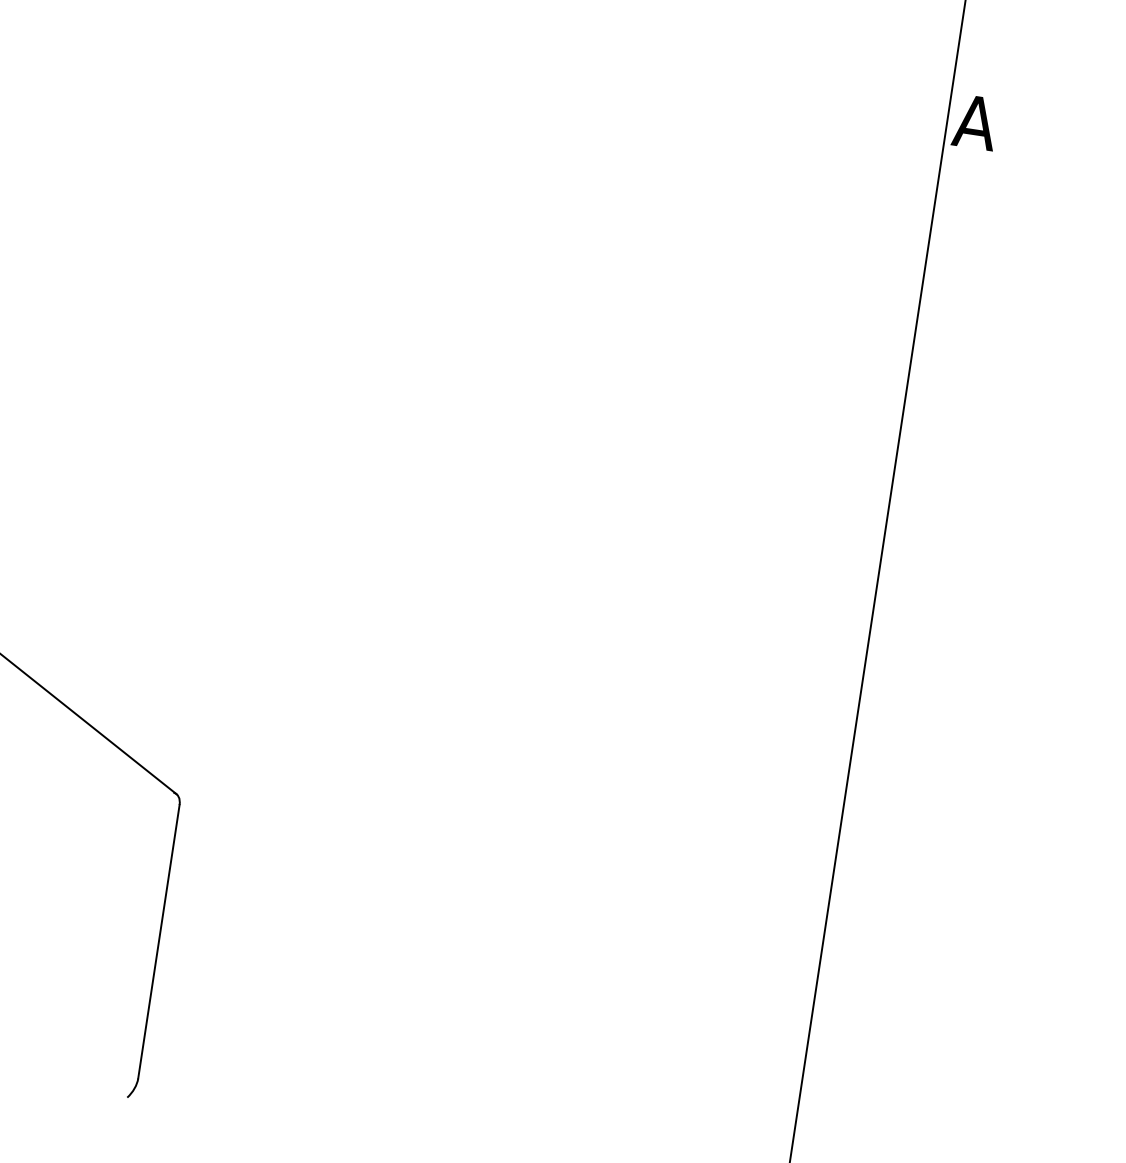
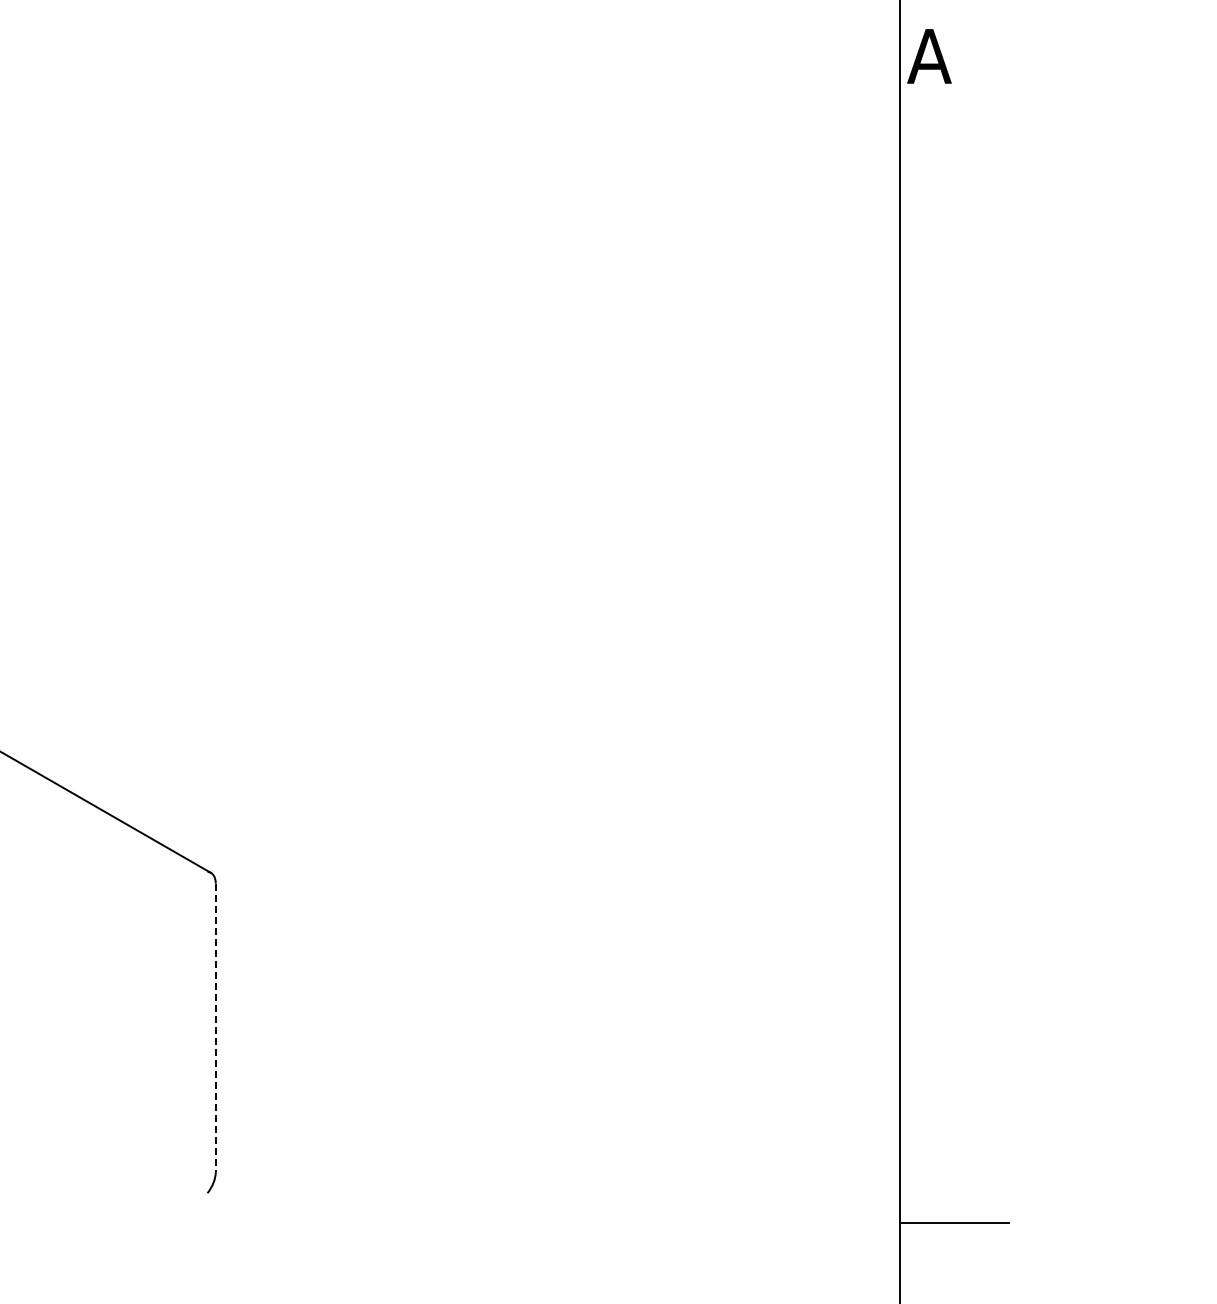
line: (158, 942) -> (215, 1028), solid -> dashed

